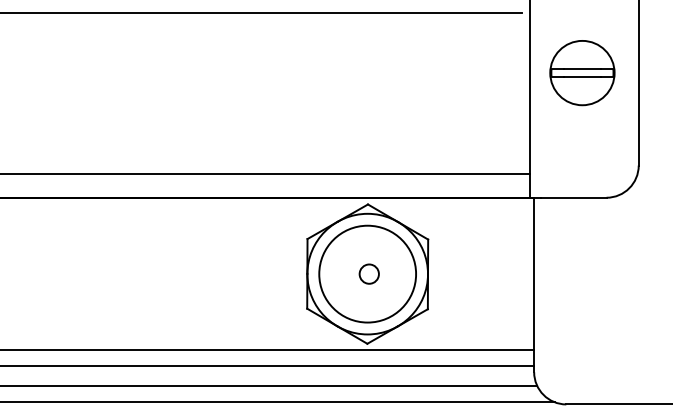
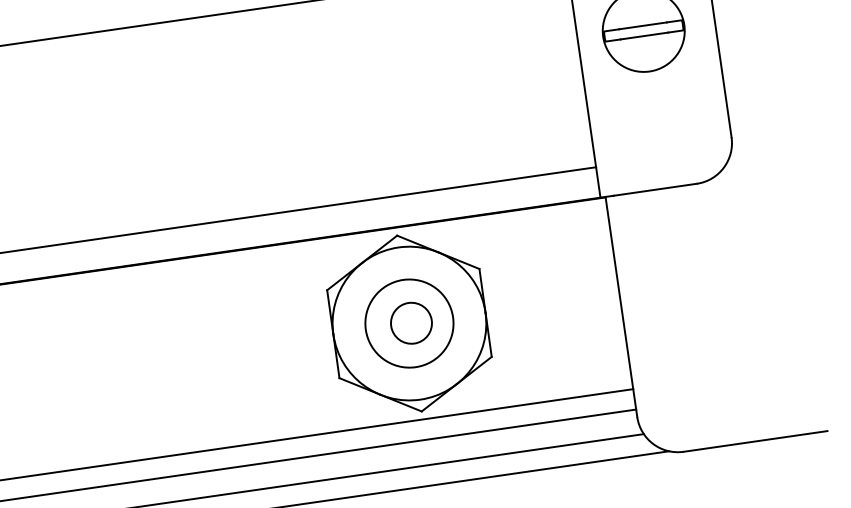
circle: (367, 273) -> (409, 322), size x0.71
circle: (369, 274) -> (411, 323), size x1.67

